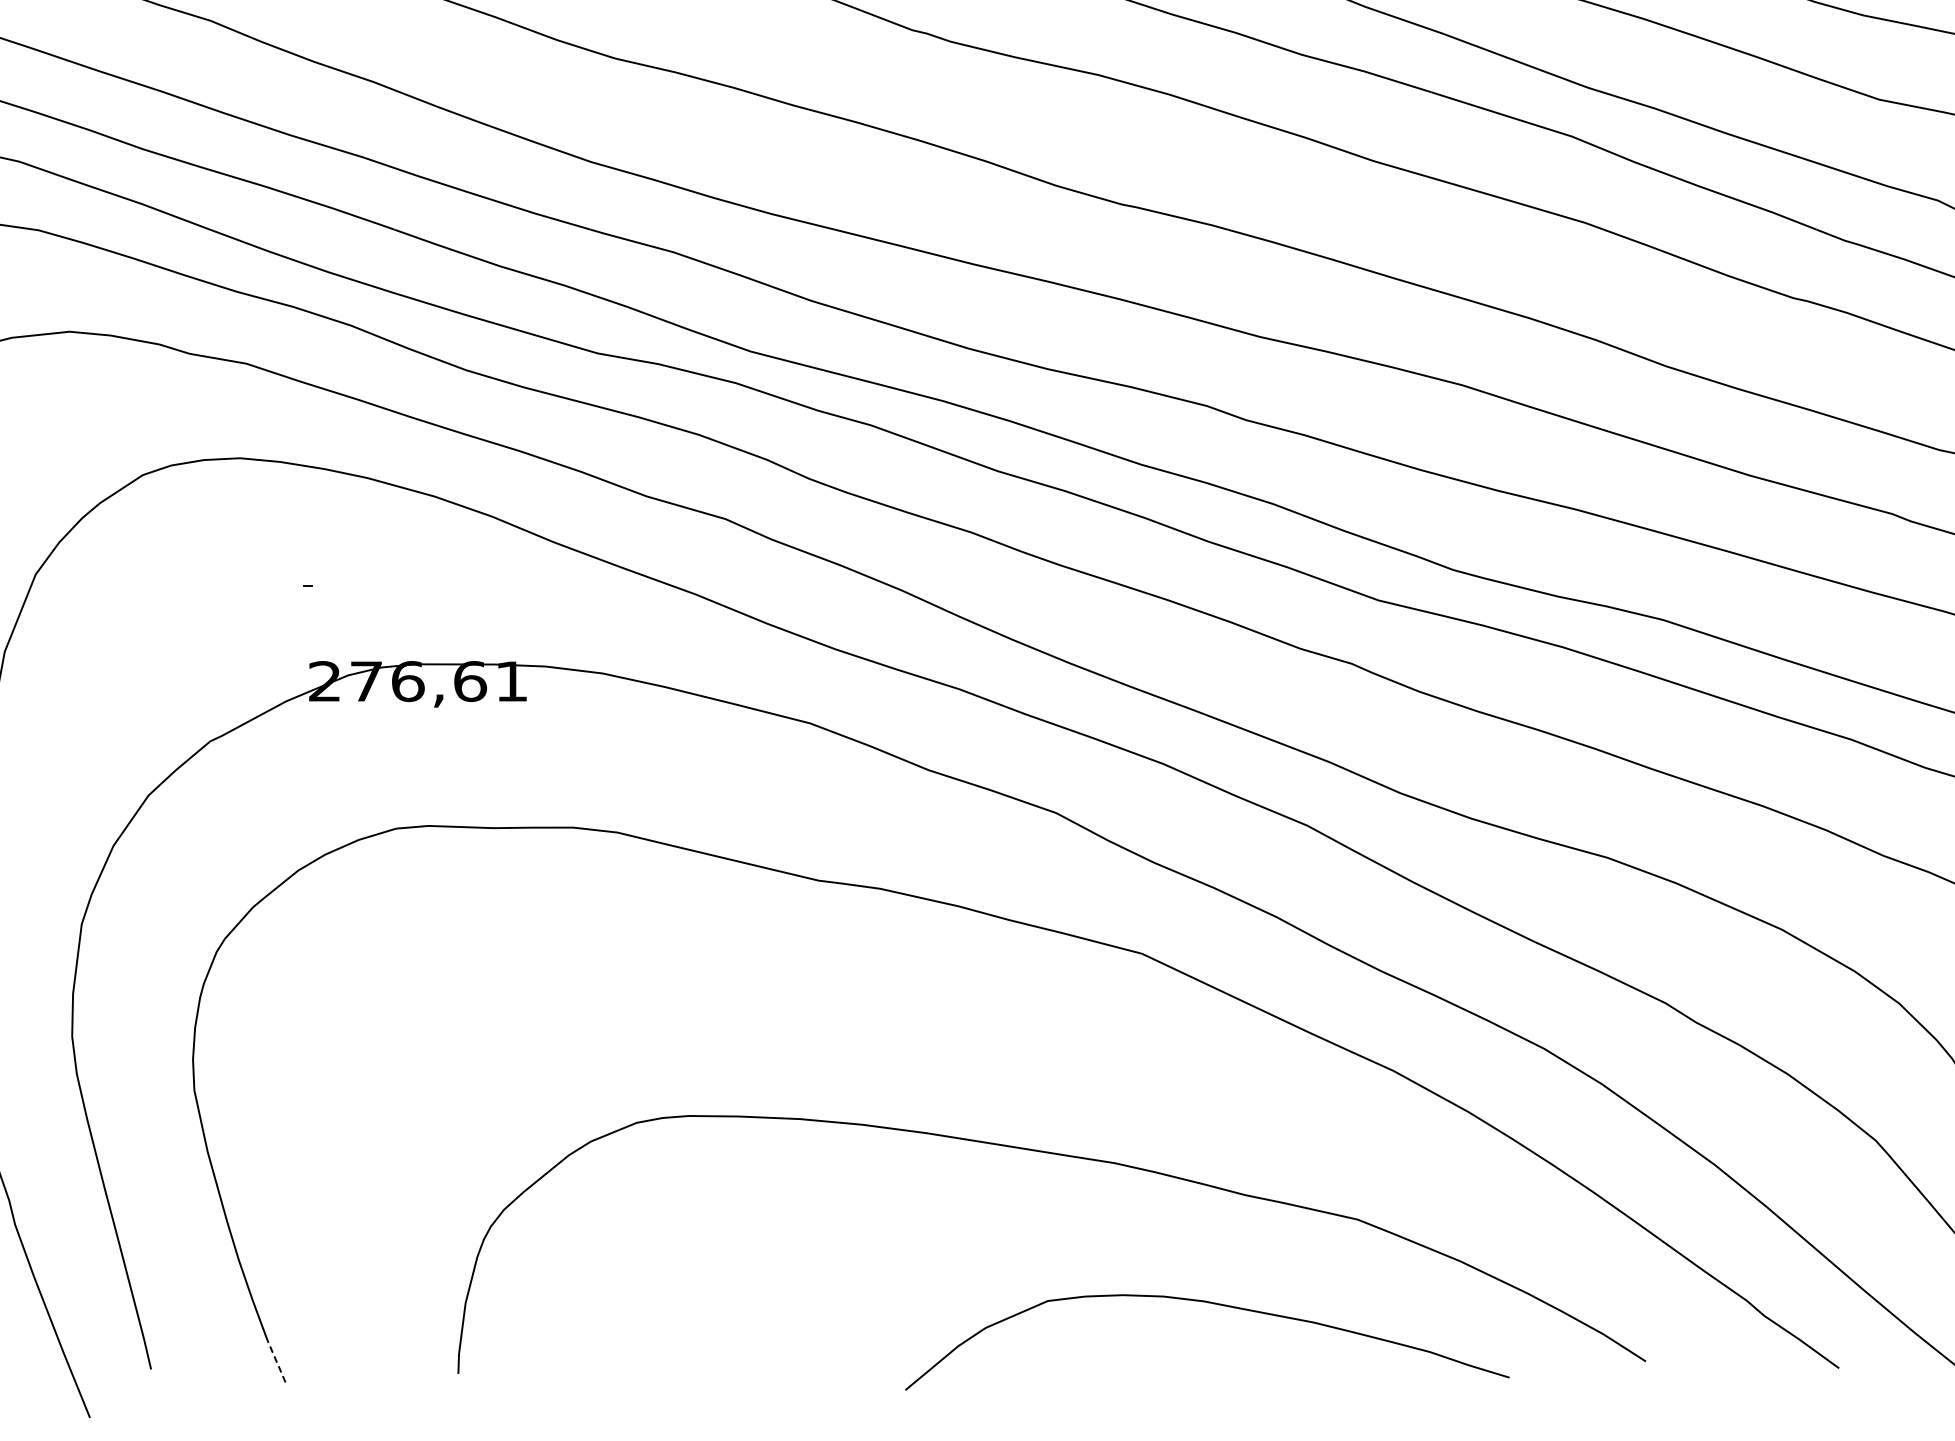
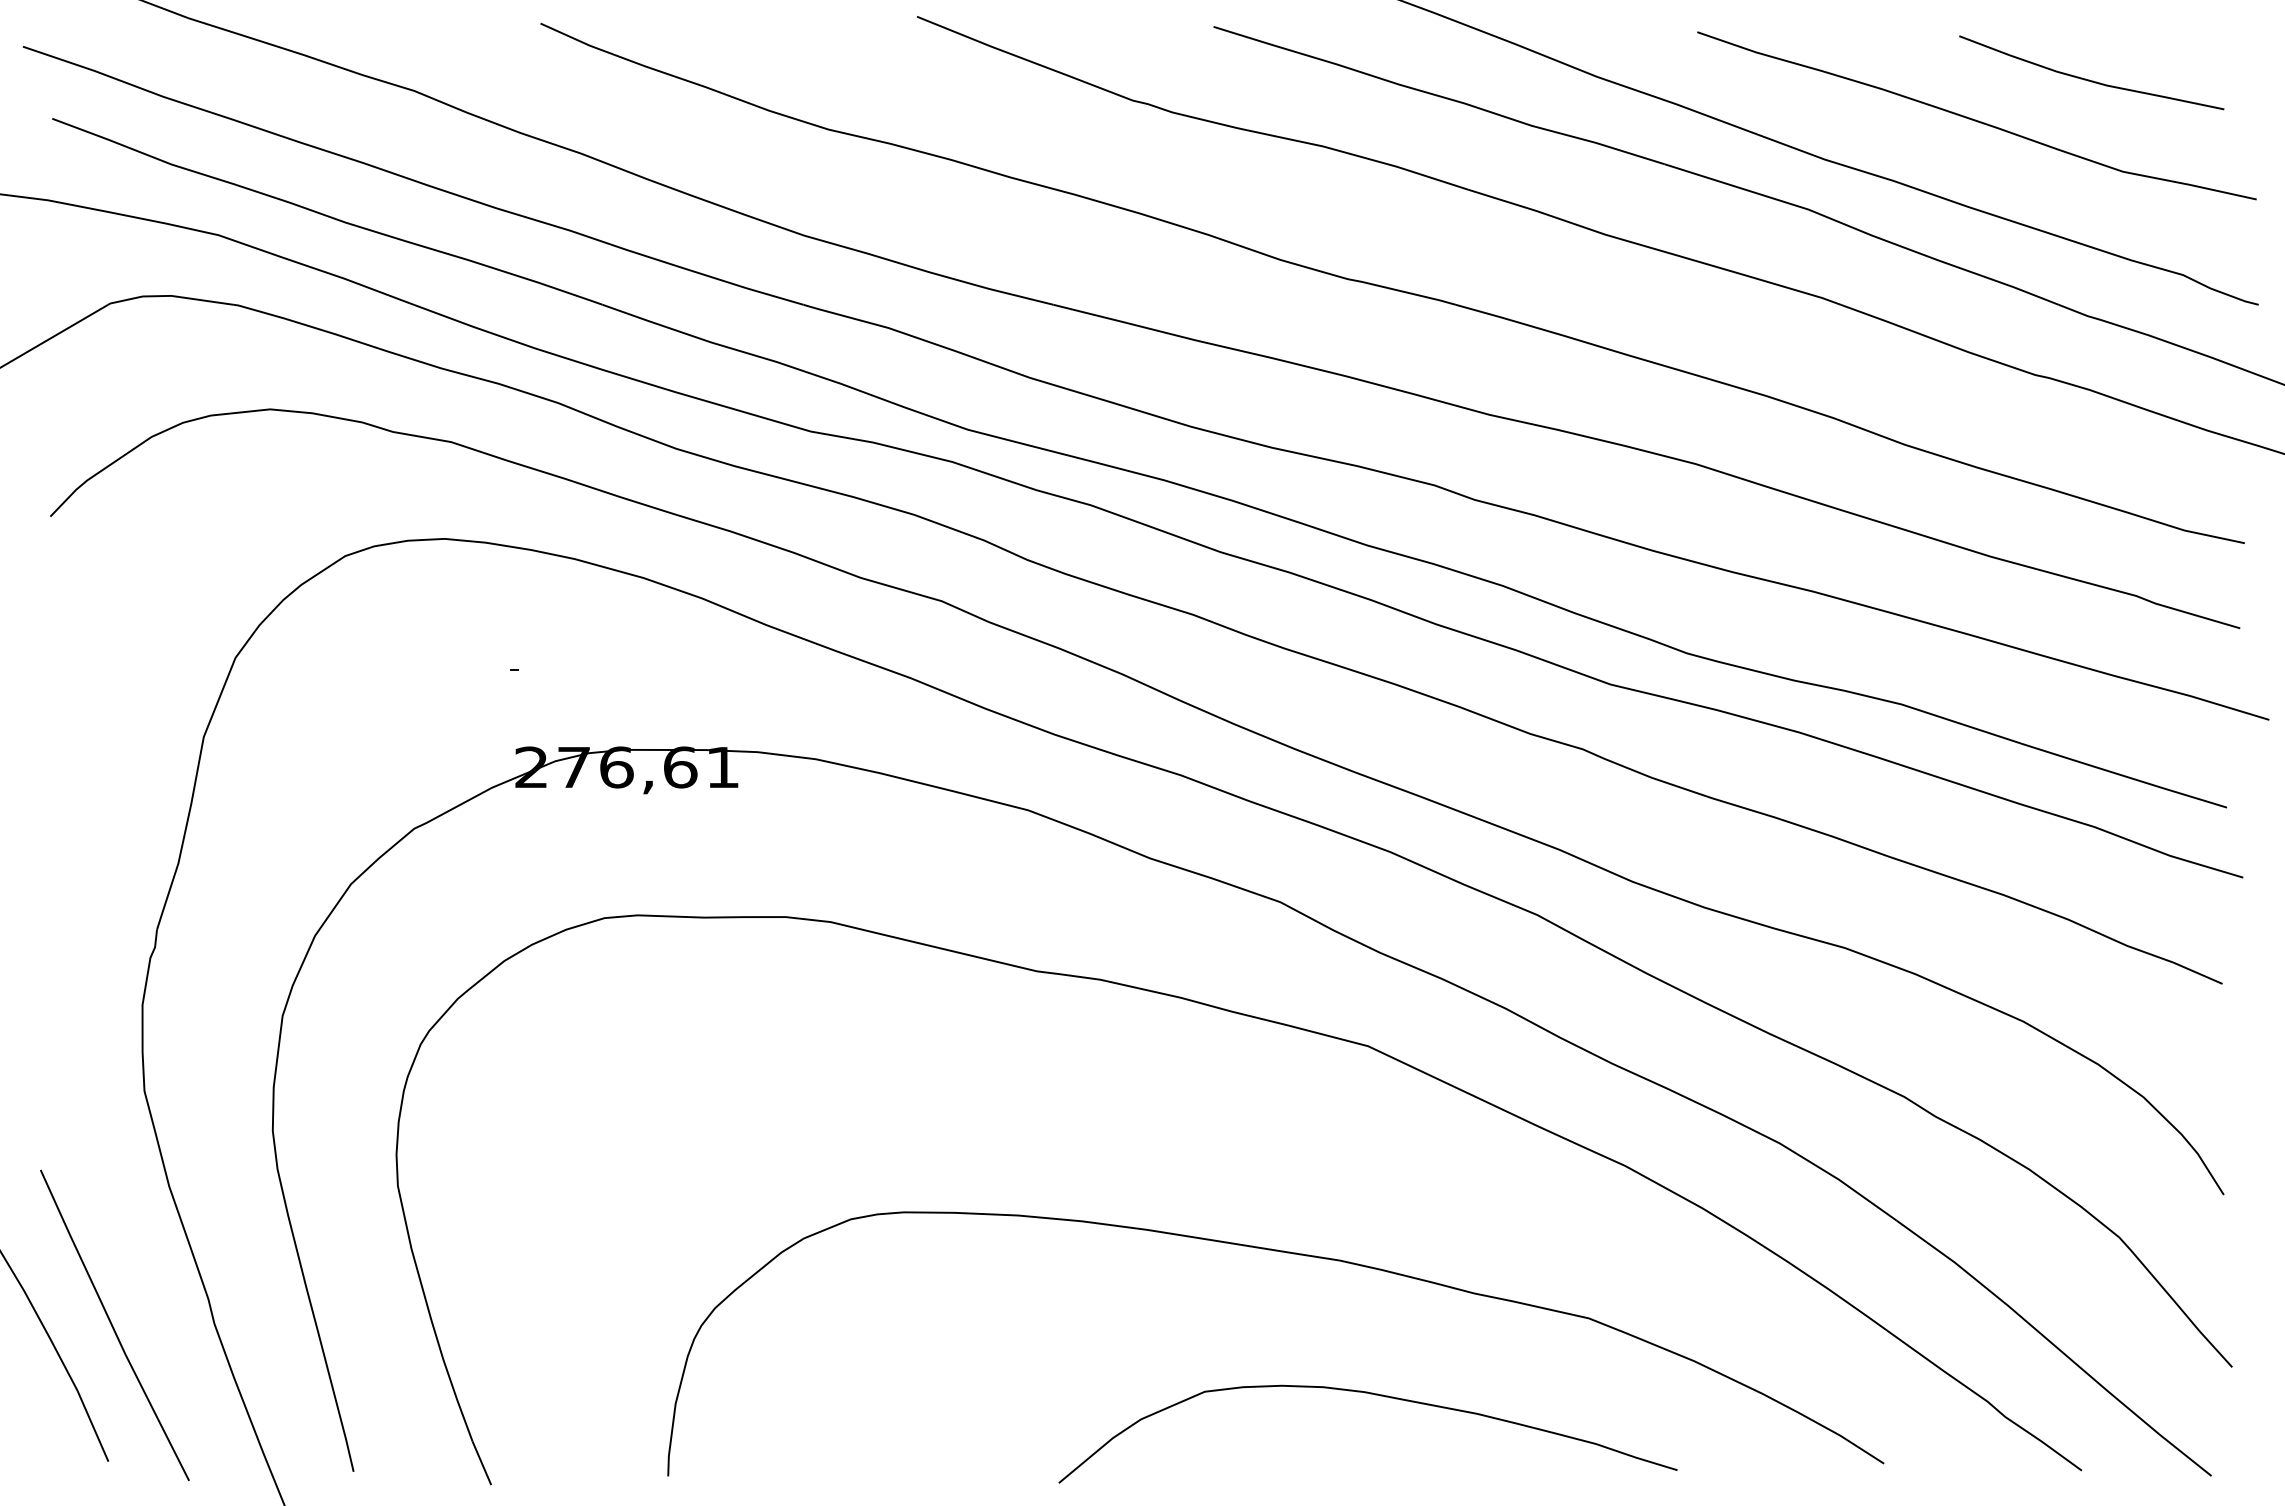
curve: (1214, 1304) -> (1375, 1395), moved
line: (276, 1361) -> (481, 1463), dashed -> solid

